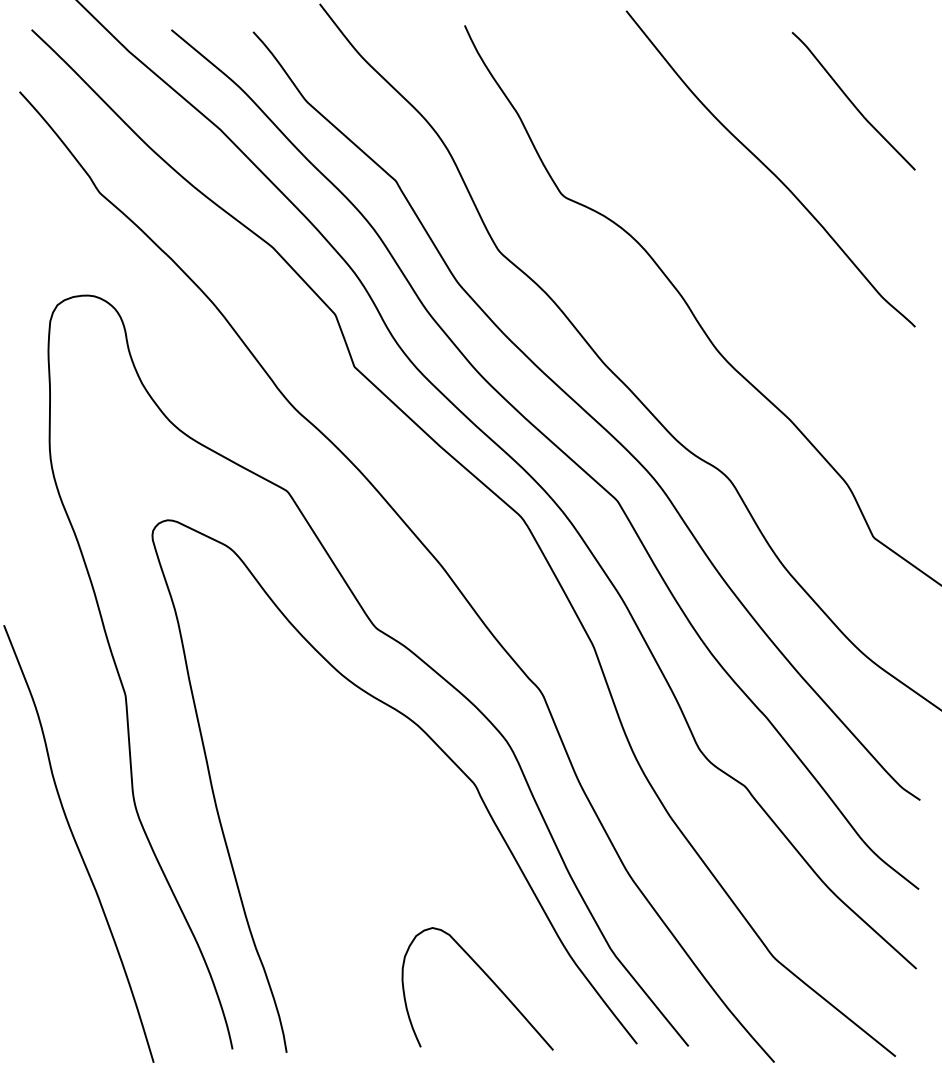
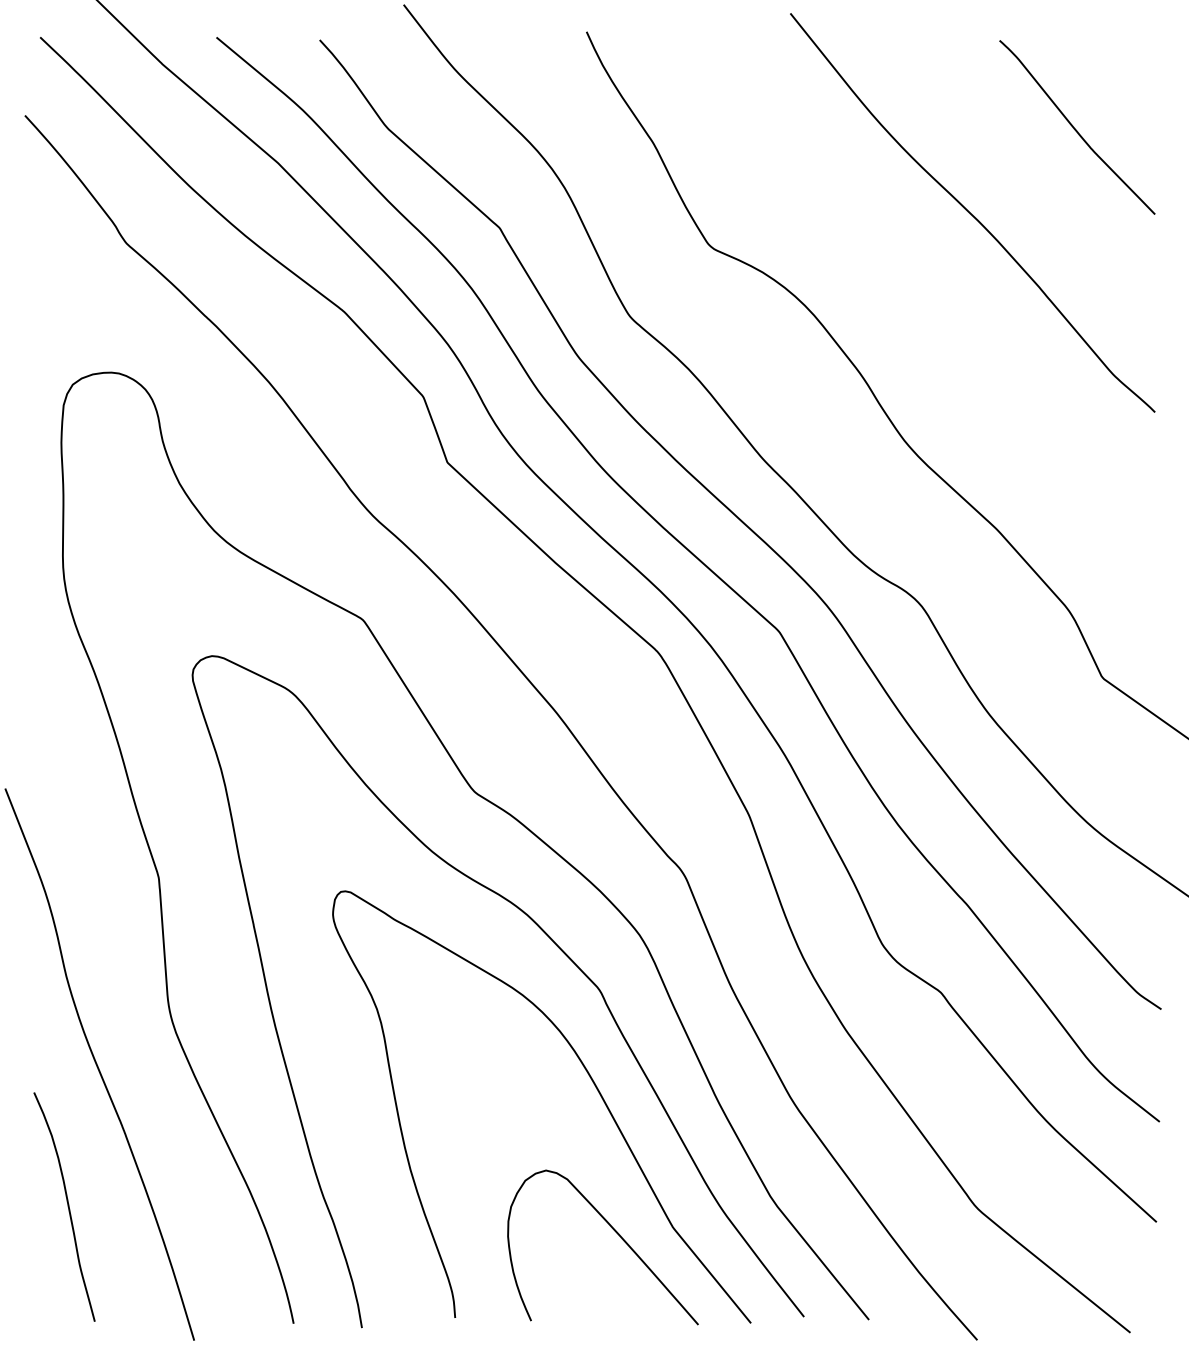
curve: (467, 854) -> (589, 1077), added
curve: (53, 956) -> (67, 1206), added

